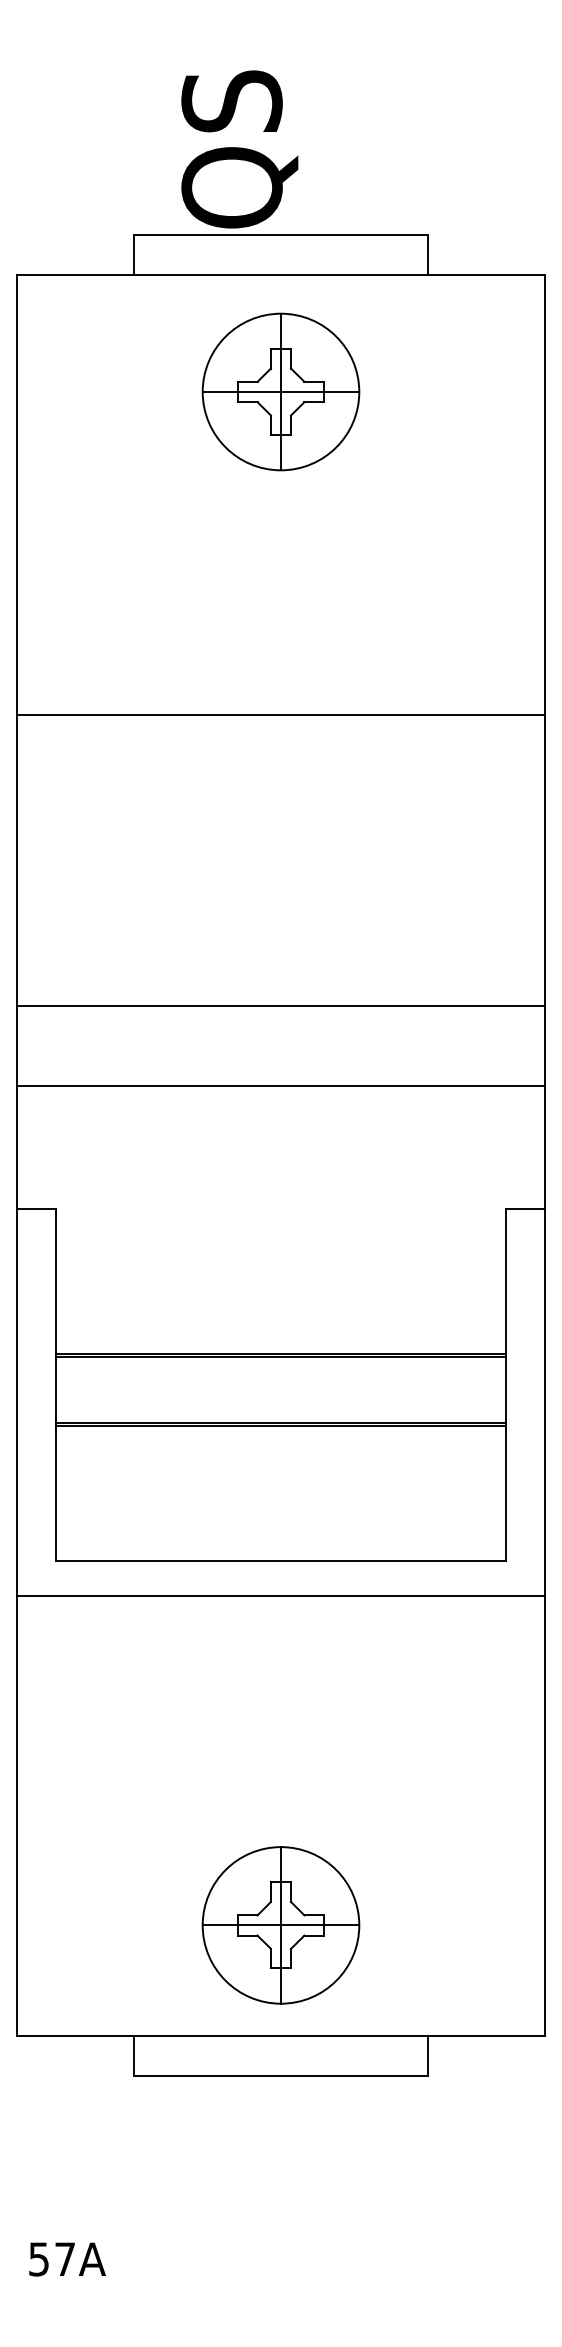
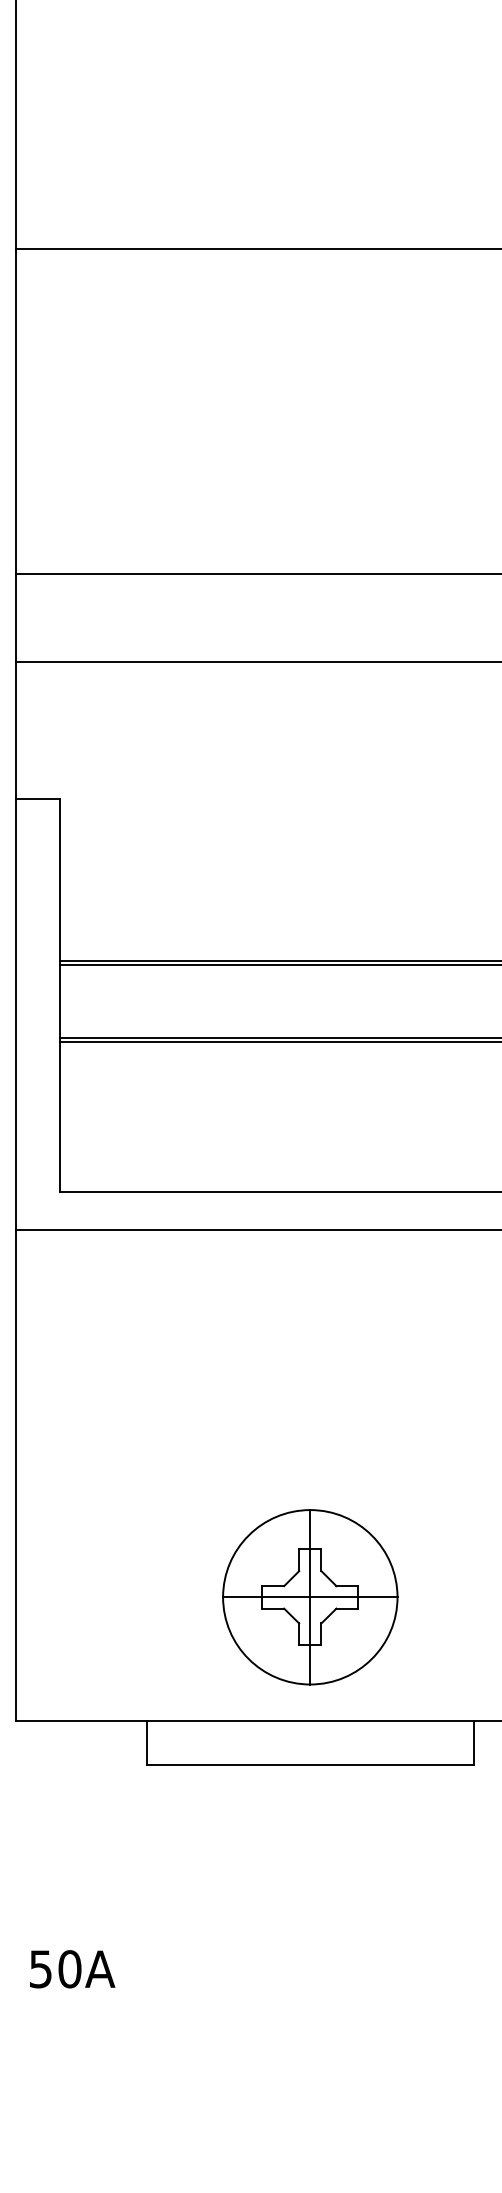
text: (65, 2259) -> (70, 1969), 57A -> 50A

